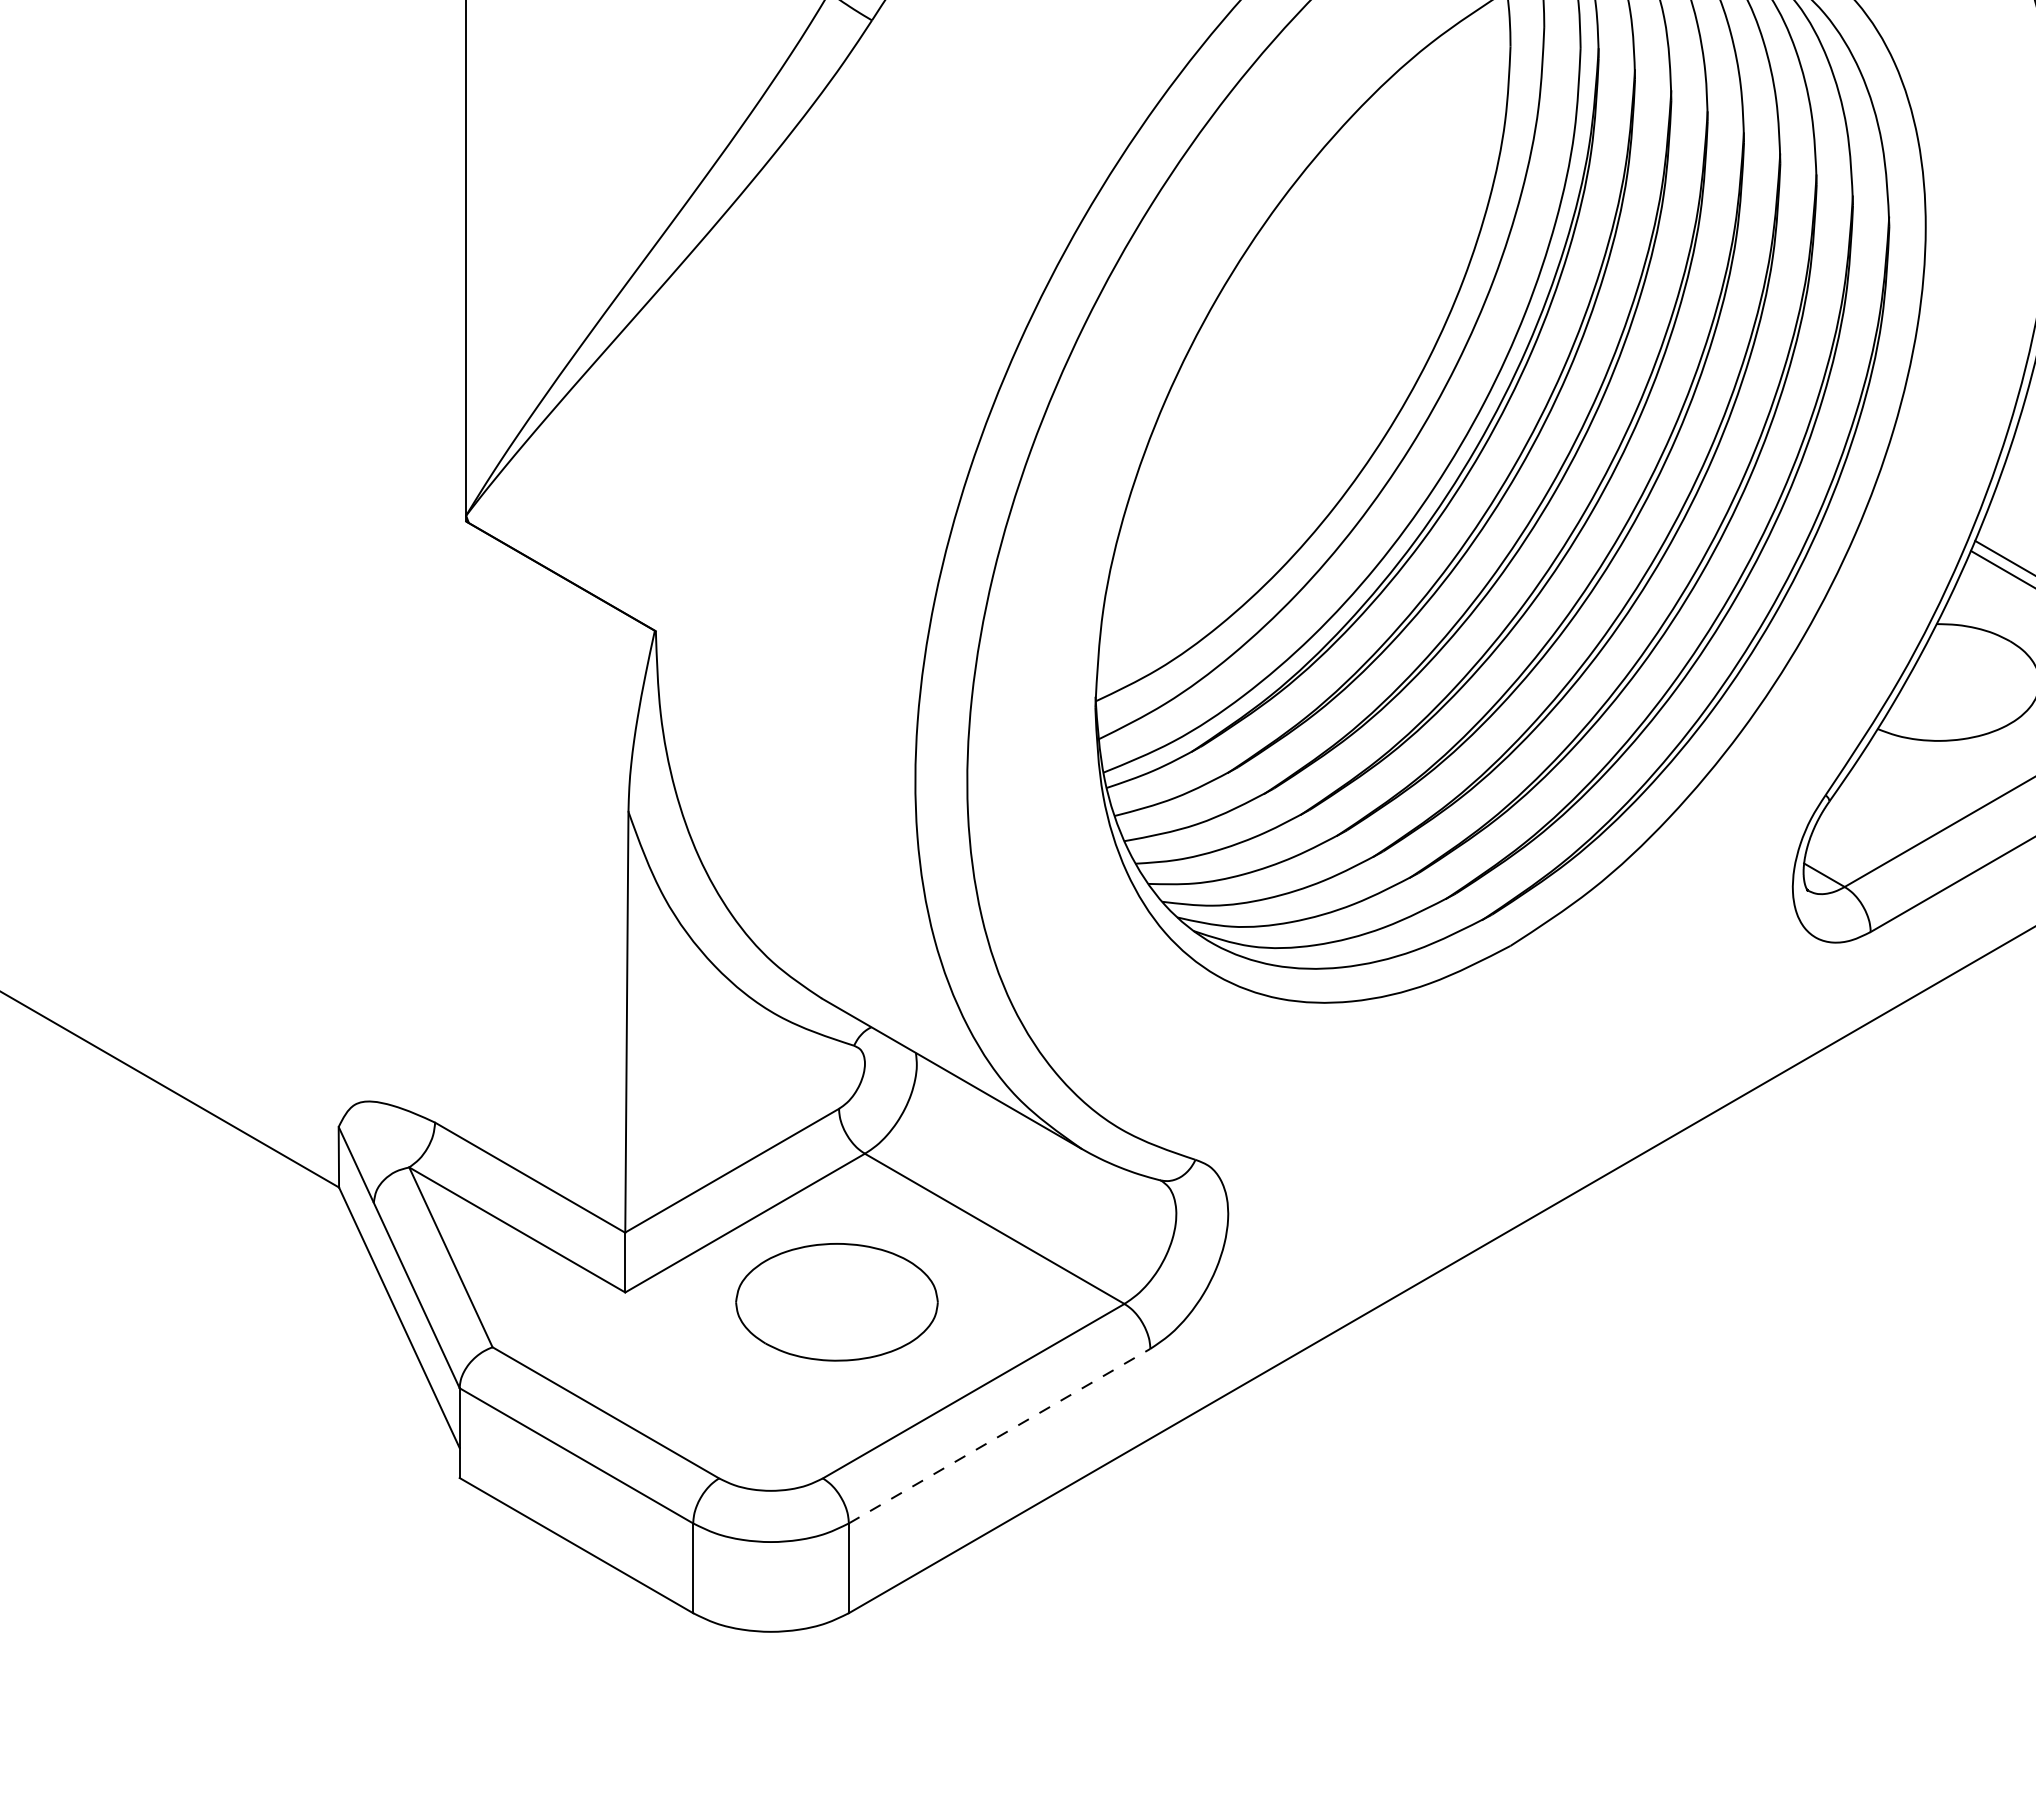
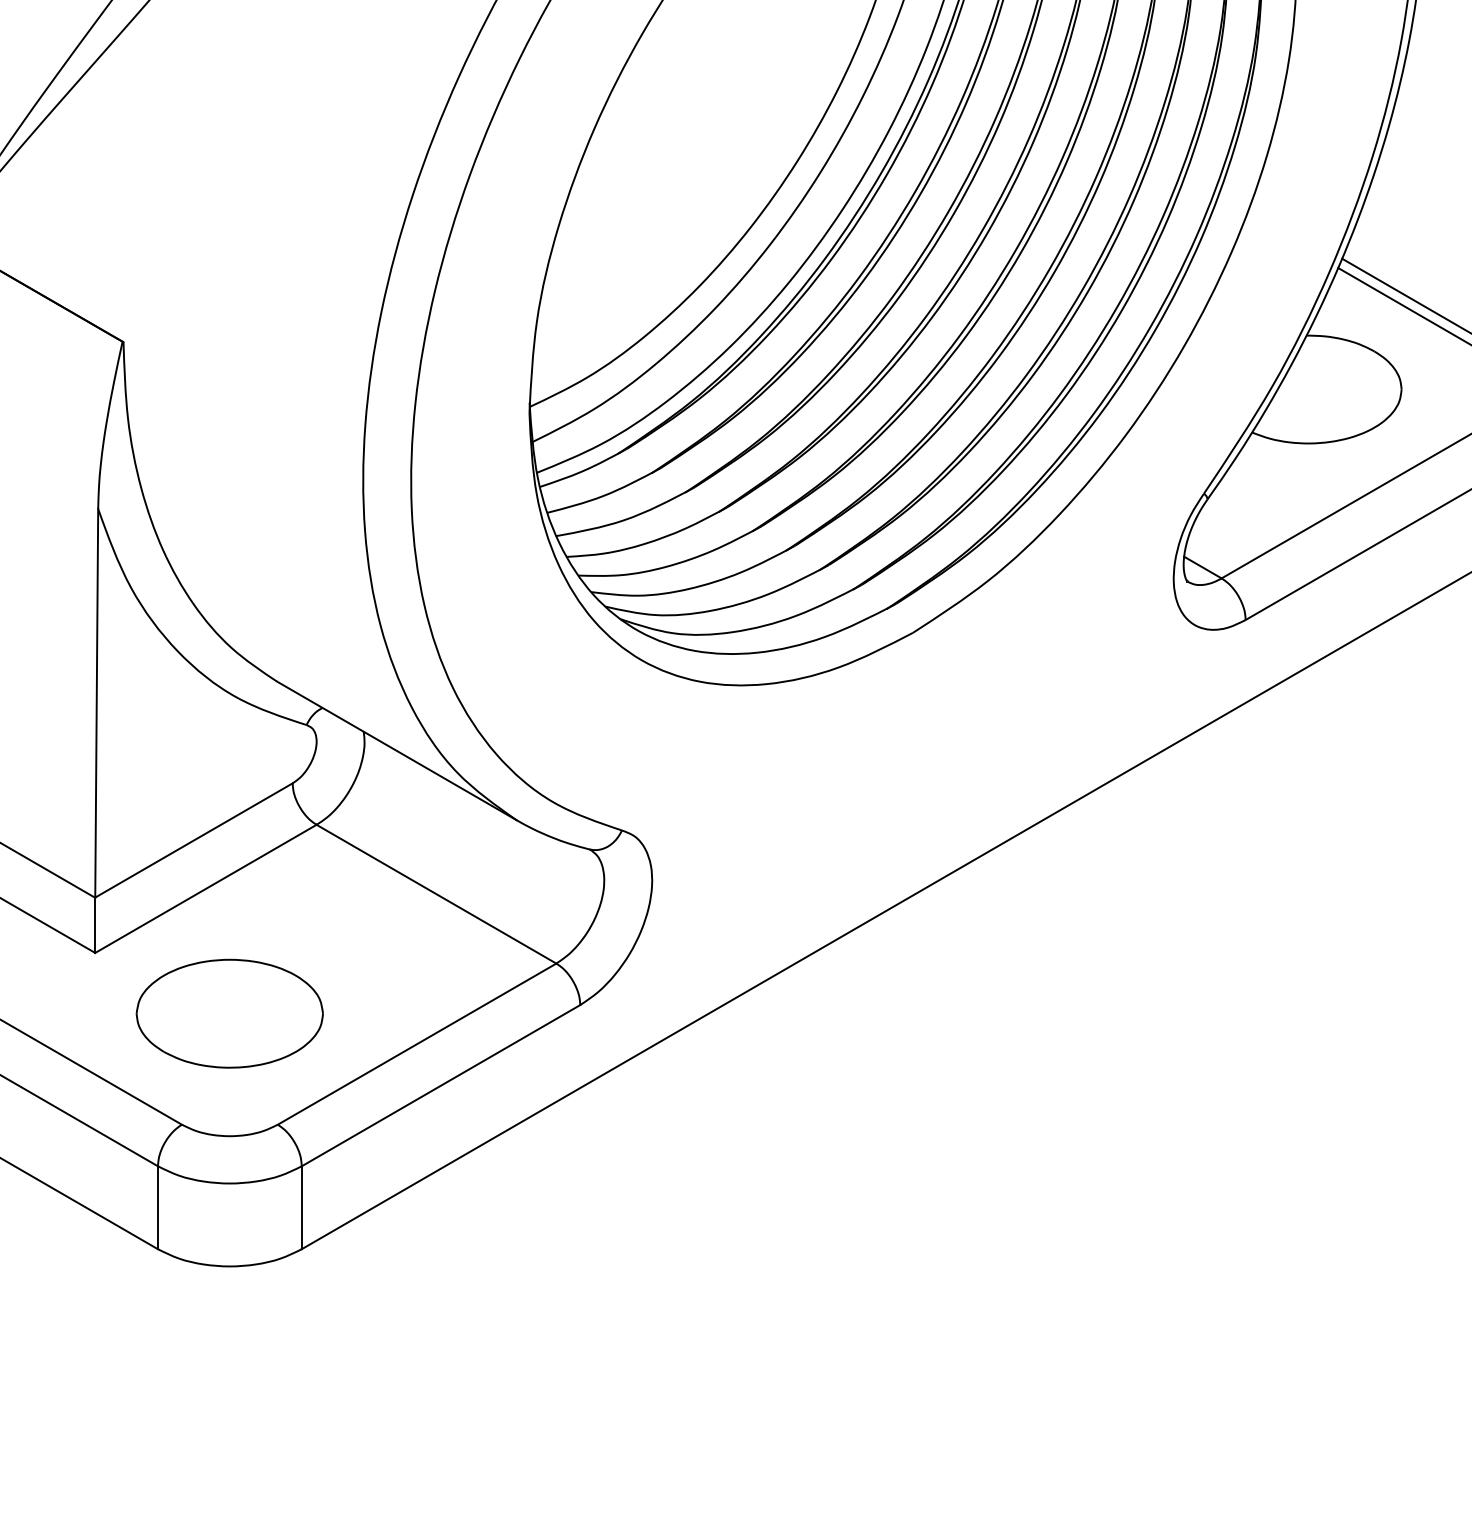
part: (836, 1302) -> (229, 1013), moved
line: (1000, 1435) -> (441, 1085), dashed -> solid

